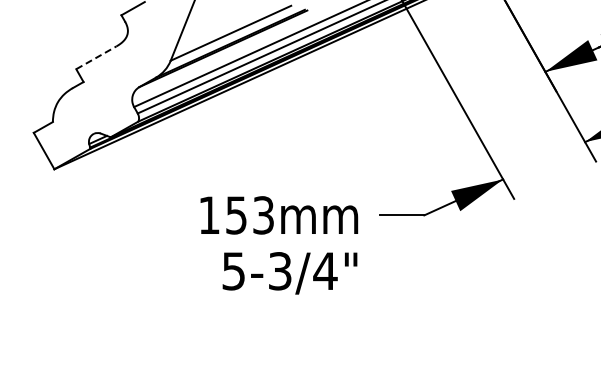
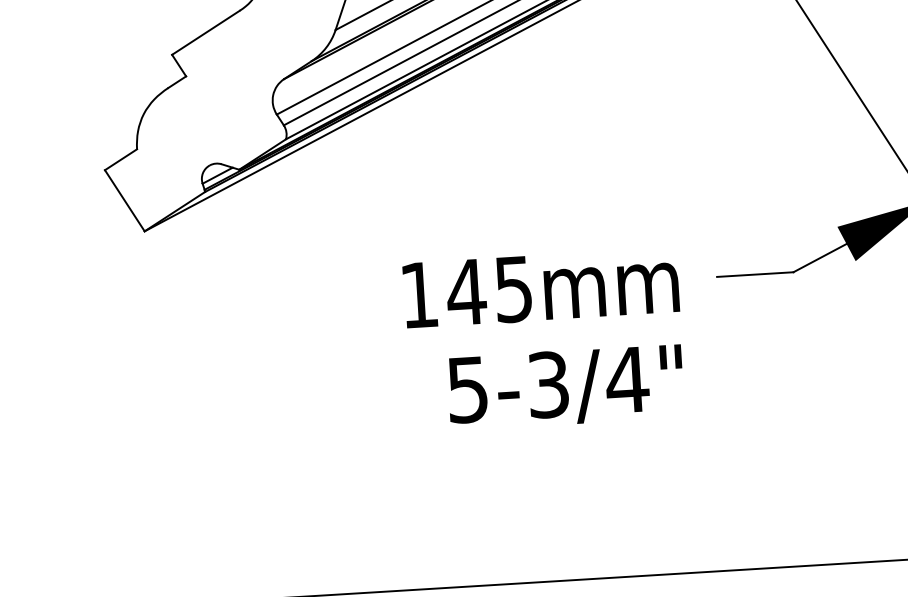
line: (96, 57) -> (206, 32), dashed -> solid
text: (249, 215) -> (489, 291), 153 -> 145

